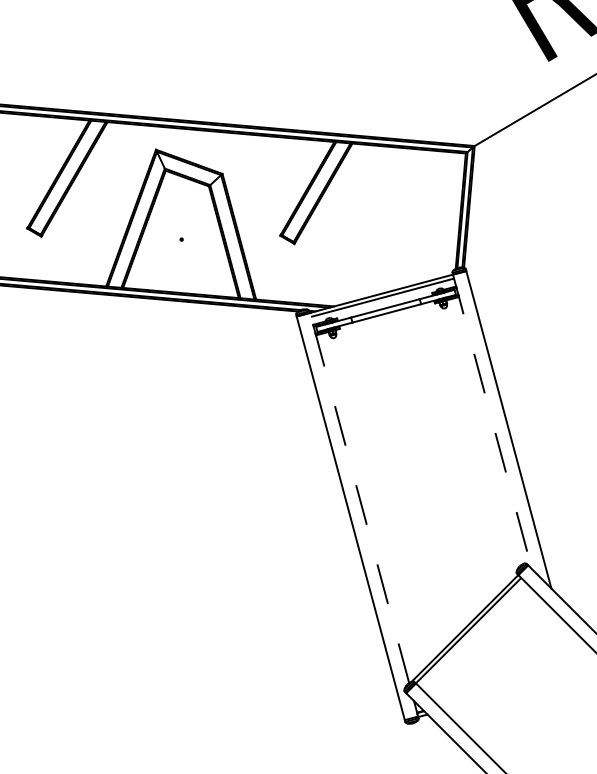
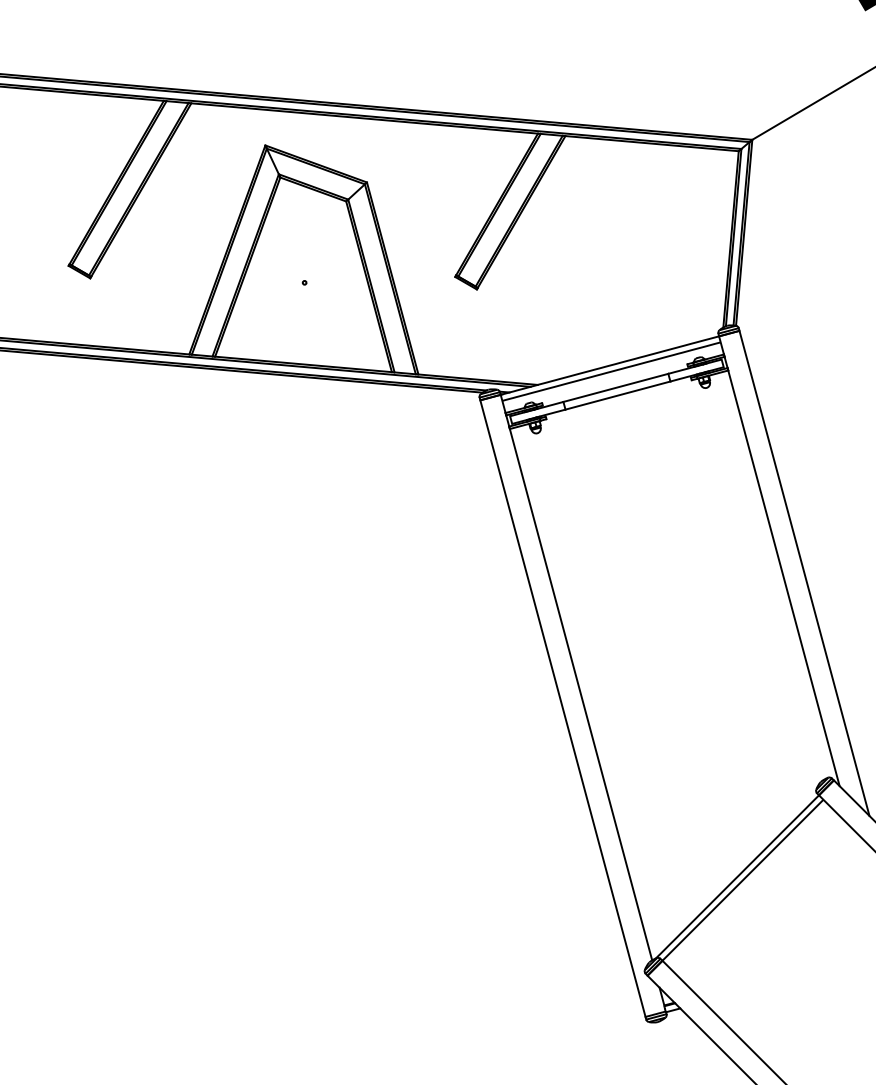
line: (492, 422) -> (779, 562), dashed -> solid
line: (359, 498) -> (576, 678), dashed -> solid

